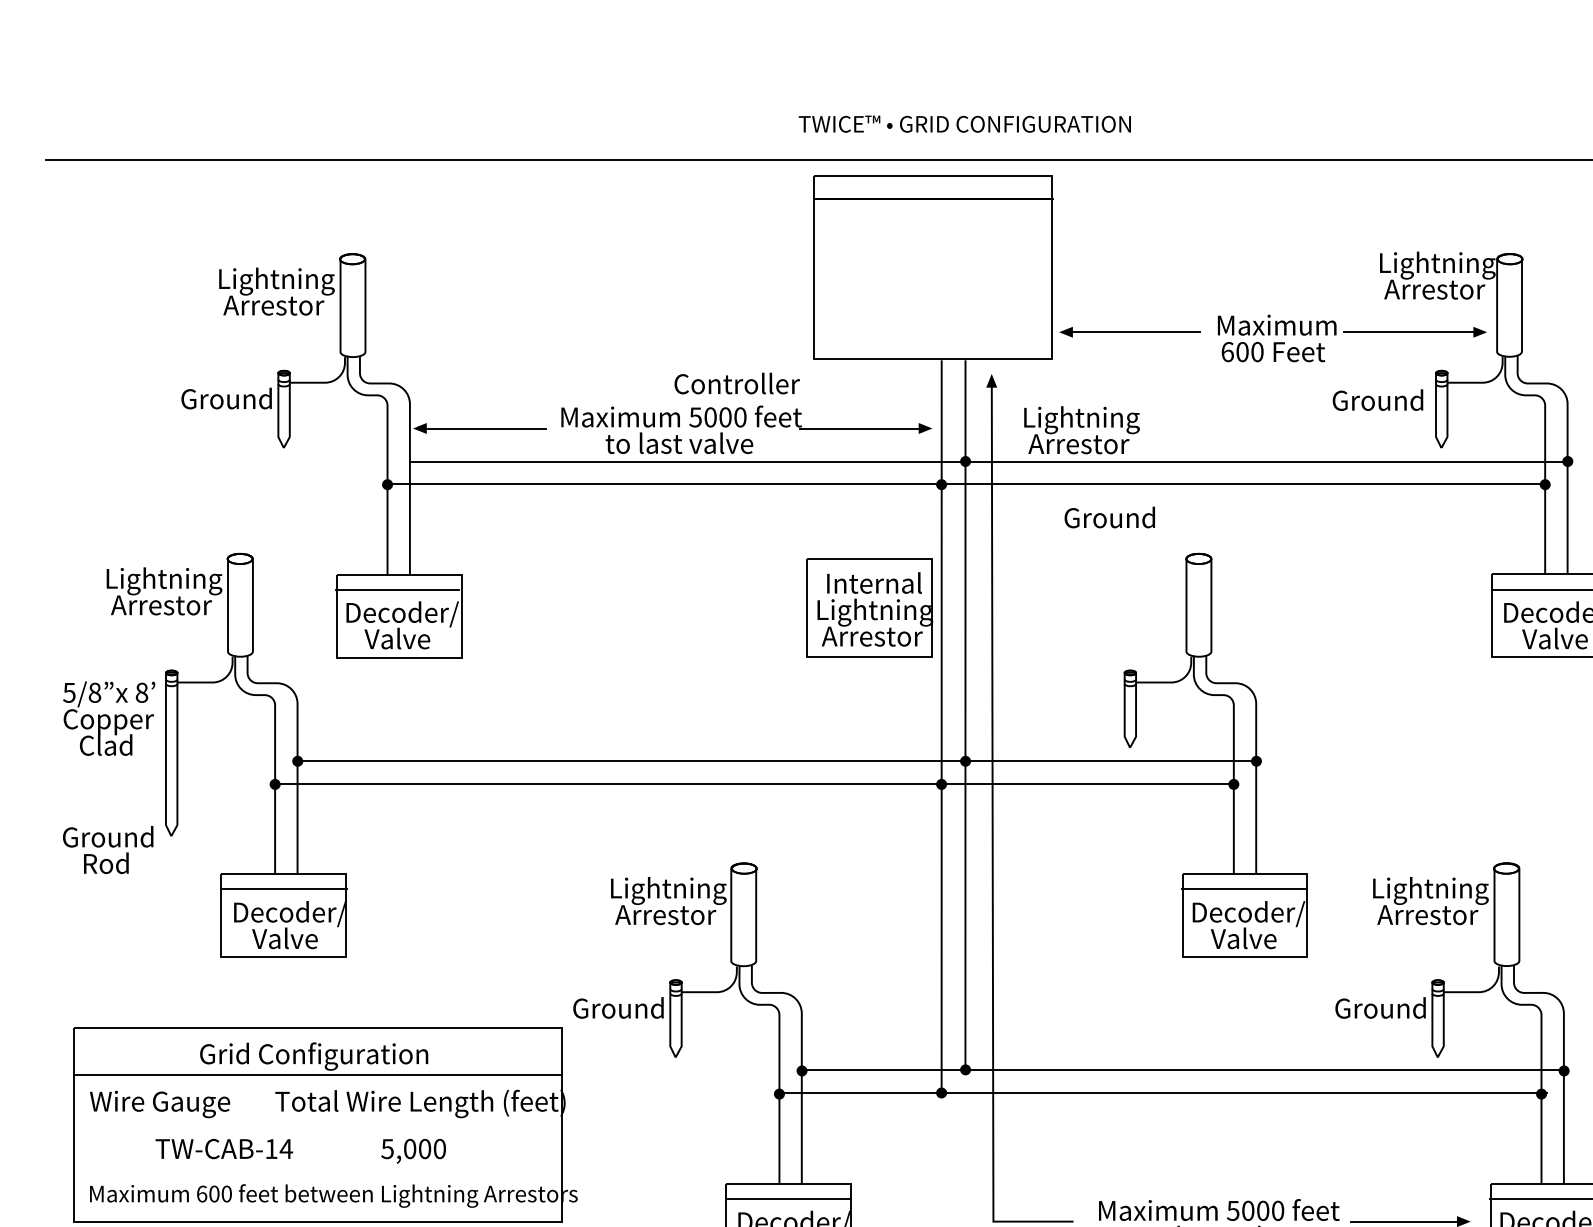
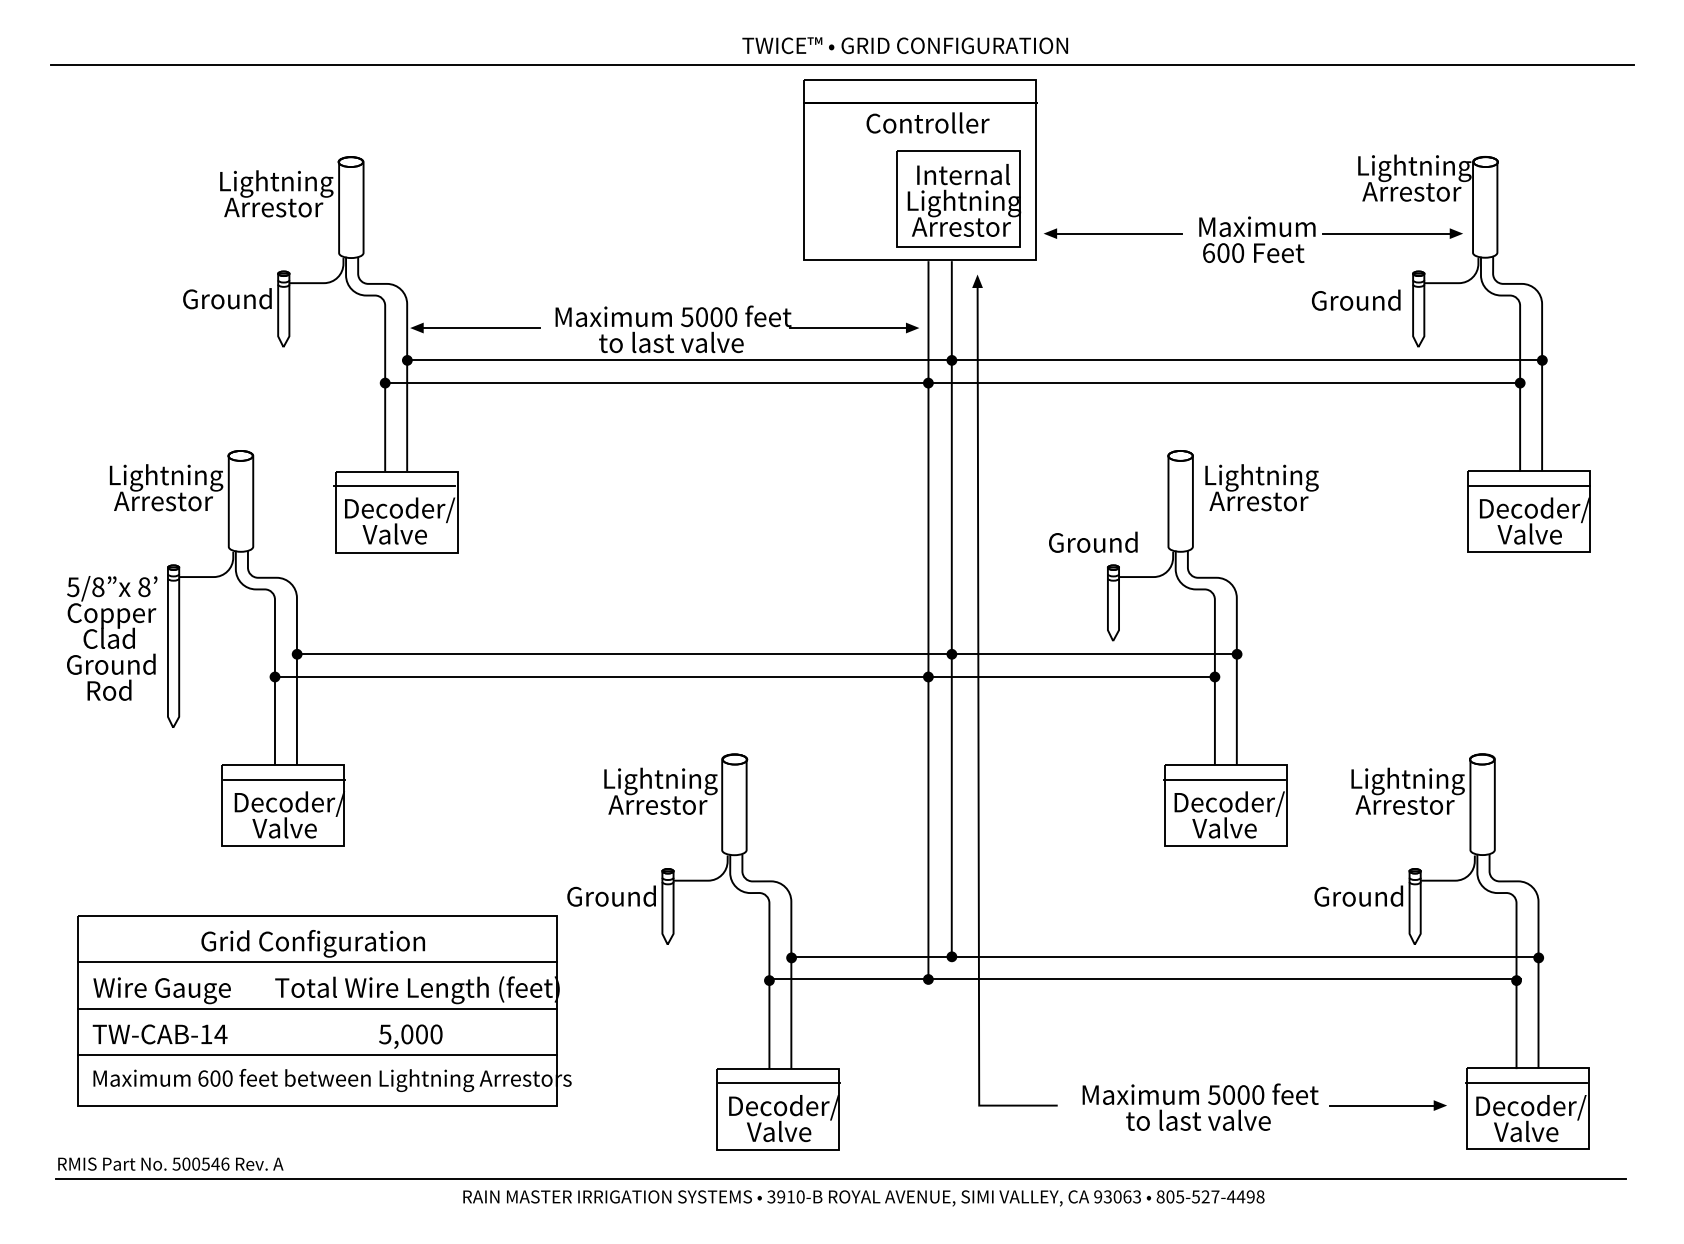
text: (964, 123) -> (904, 45), moved
text: (736, 383) -> (927, 122), moved
text: (1081, 429) -> (1261, 487), moved
fill: (409, 461) -> (406, 360), added
text: (1110, 516) -> (1093, 541), moved
part: (869, 607) -> (958, 198), moved
text: (108, 849) -> (111, 676), moved
line: (318, 1122) -> (317, 1008), added
text: (223, 1149) -> (159, 1034), moved
line: (318, 1170) -> (317, 1055), added

